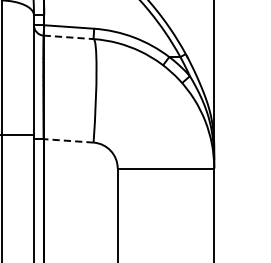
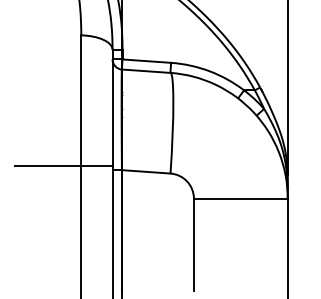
line: (68, 37) -> (146, 71), dashed -> solid
line: (67, 140) -> (145, 171), dashed -> solid

